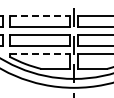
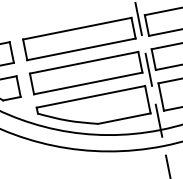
line: (40, 15) -> (77, 27), dashed -> solid
line: (40, 53) -> (91, 96), dashed -> solid

